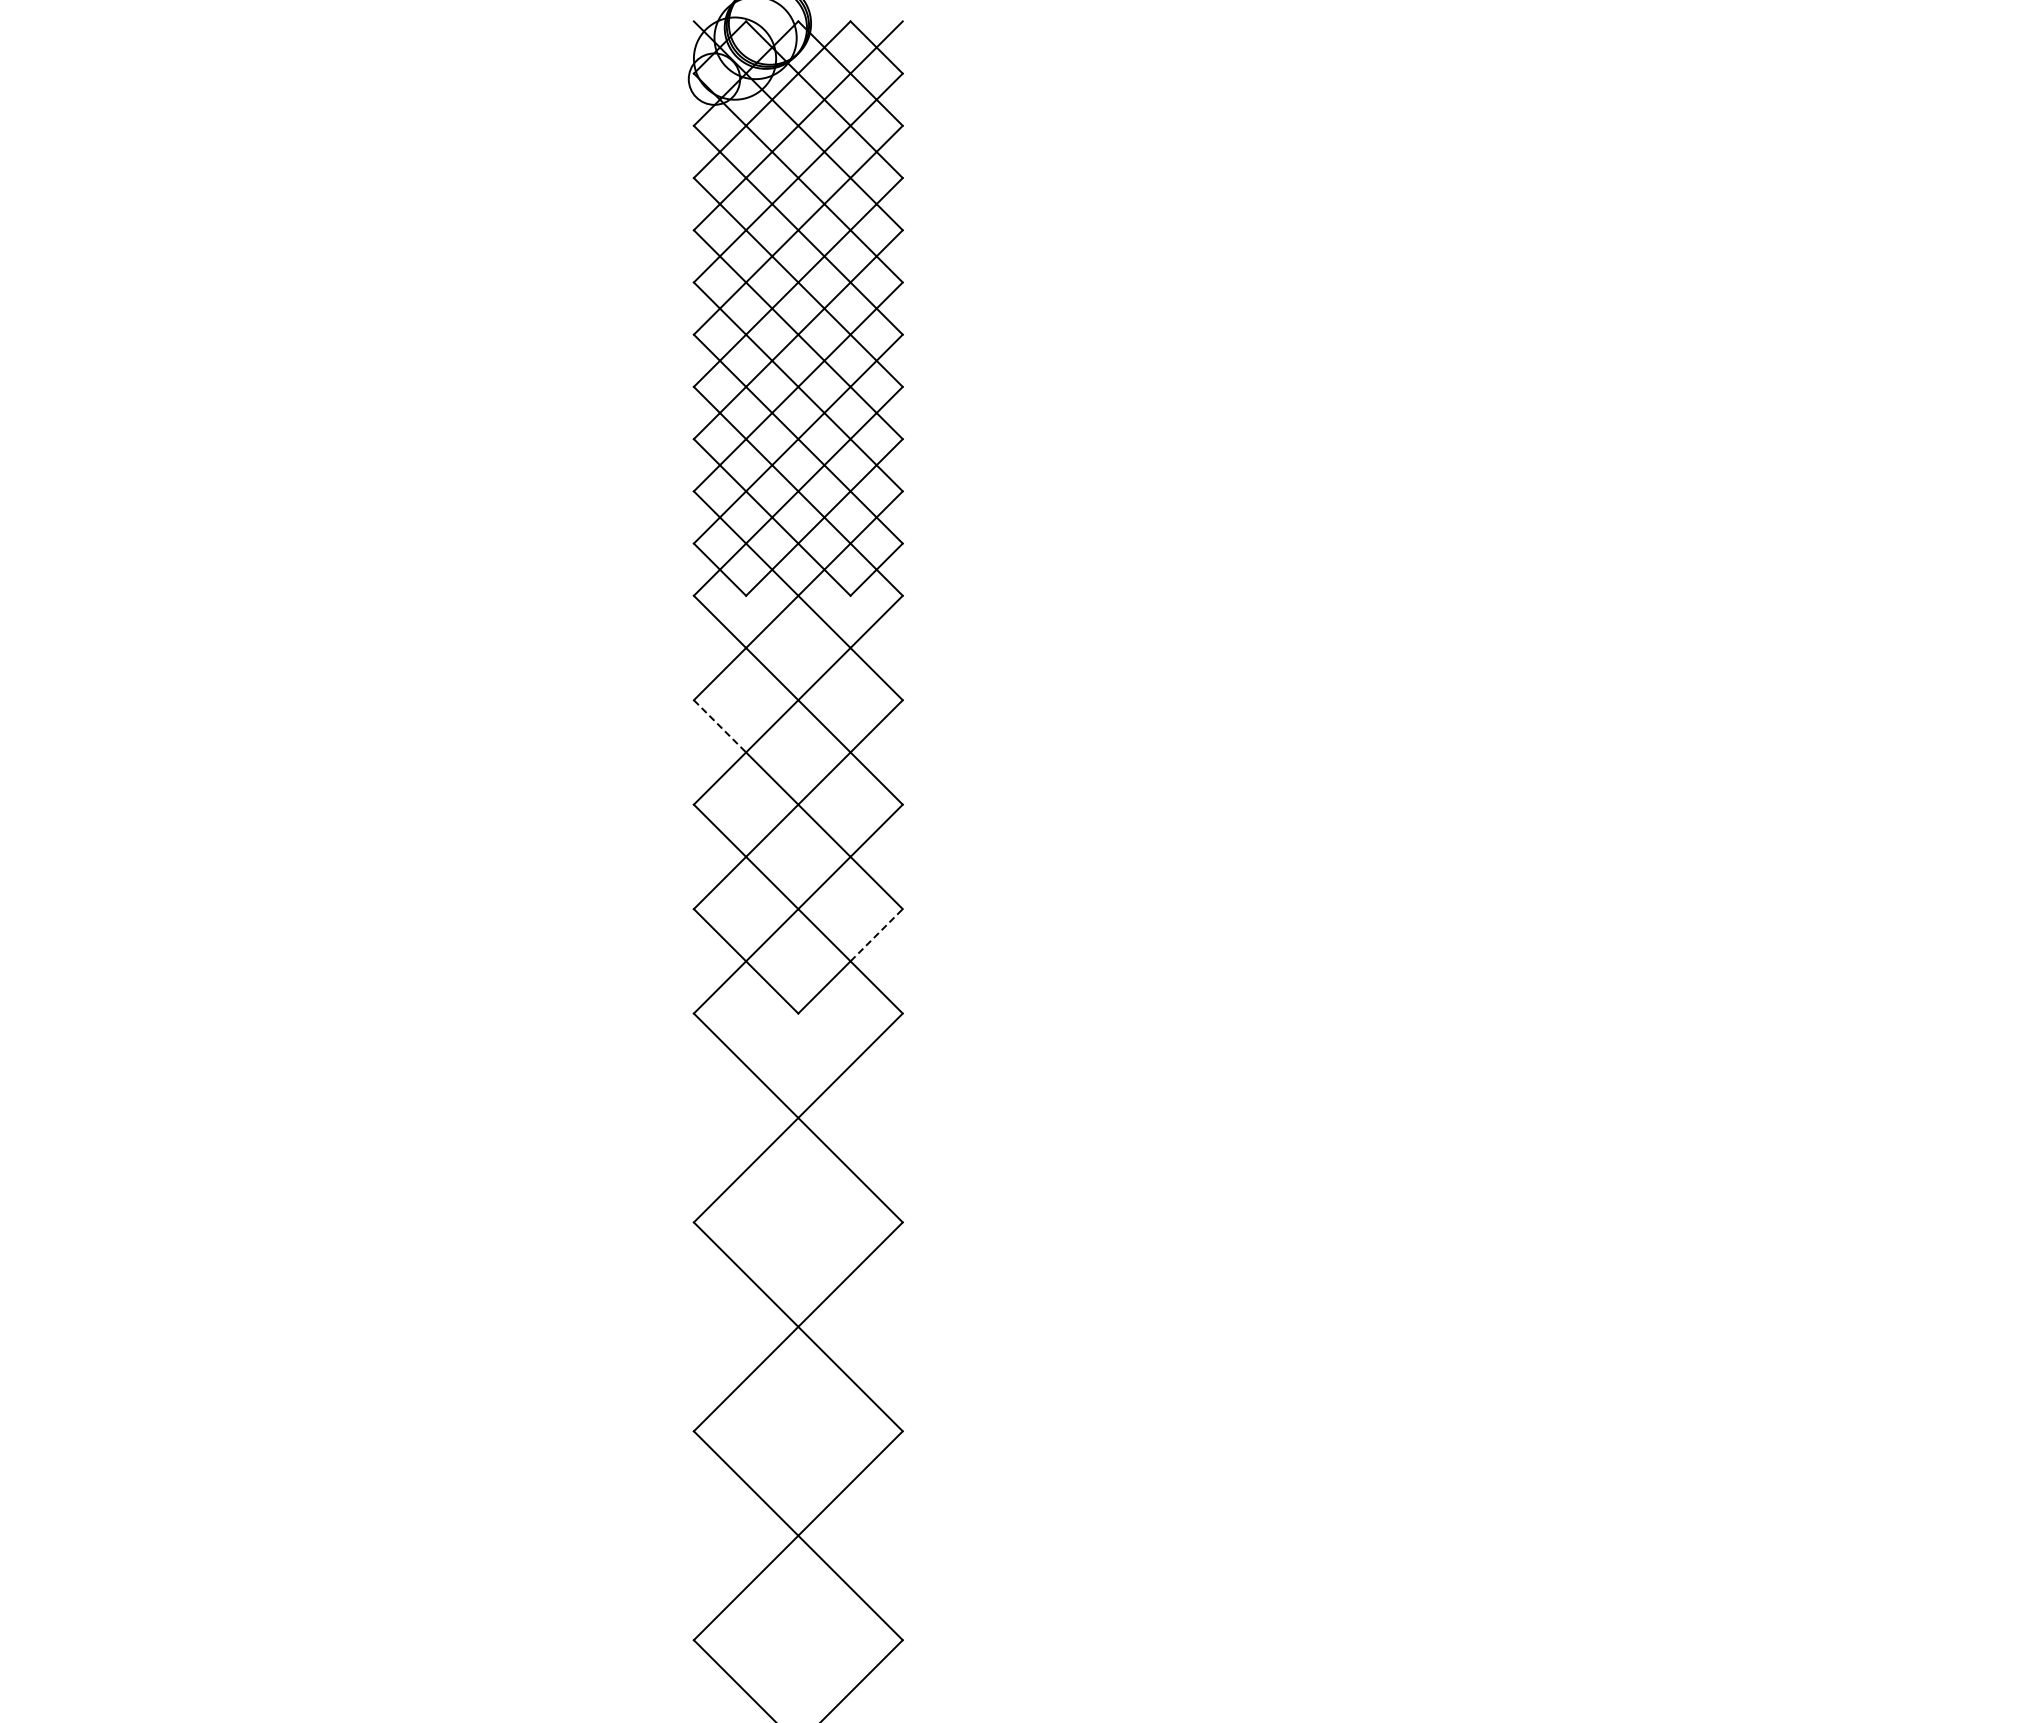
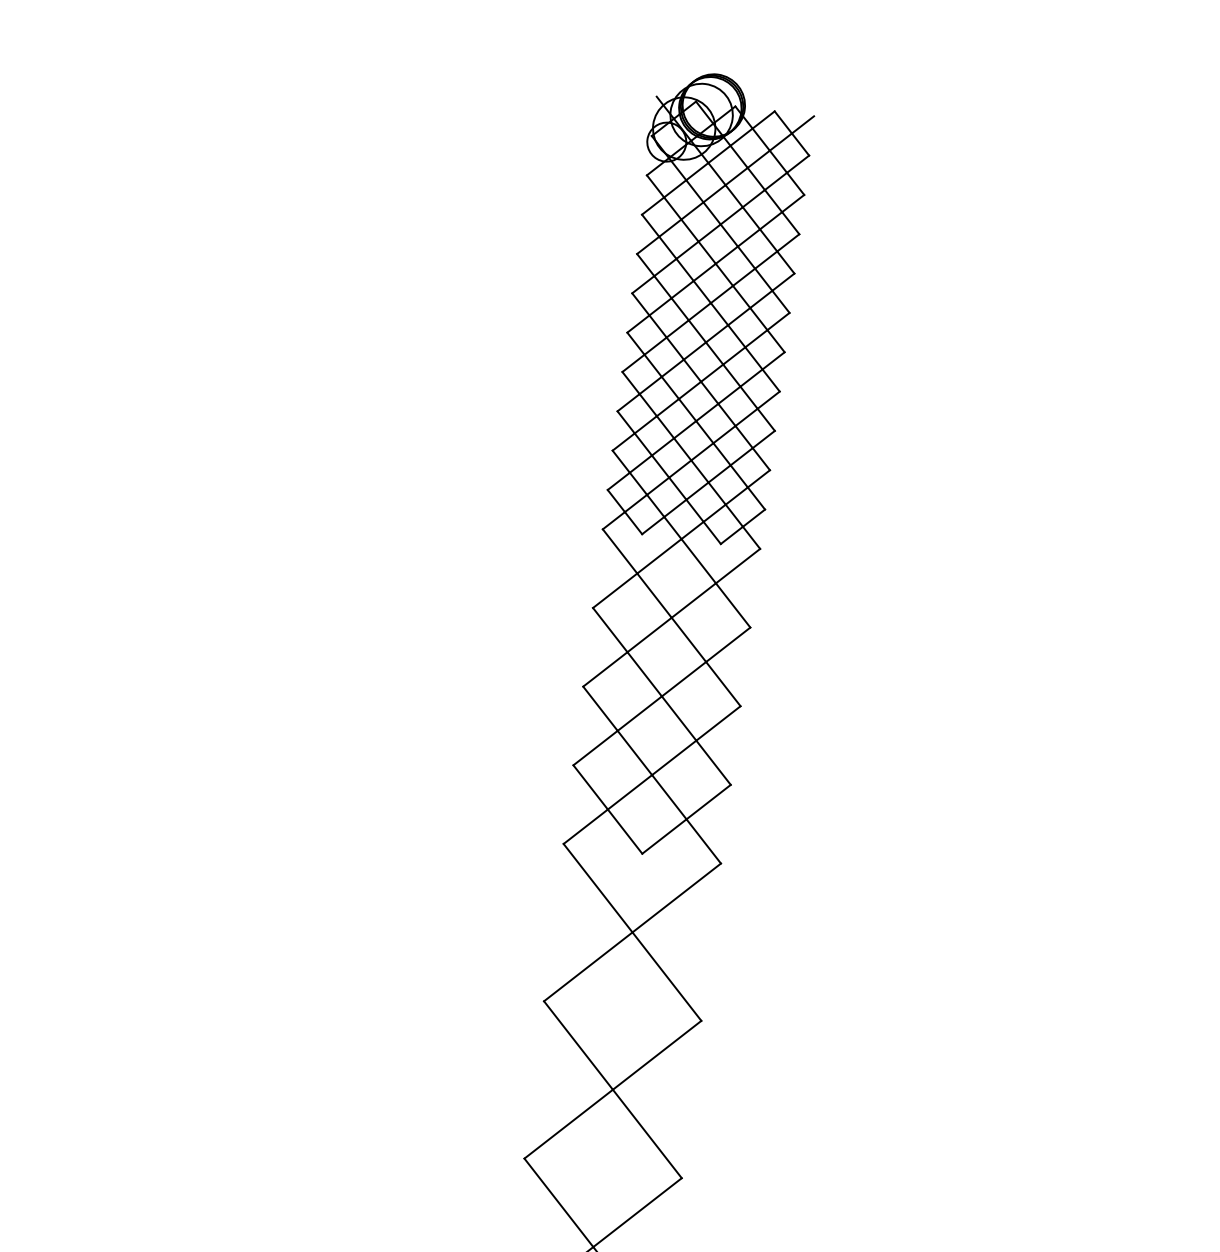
line: (720, 726) -> (610, 630), dashed -> solid
line: (876, 935) -> (708, 802), dashed -> solid

